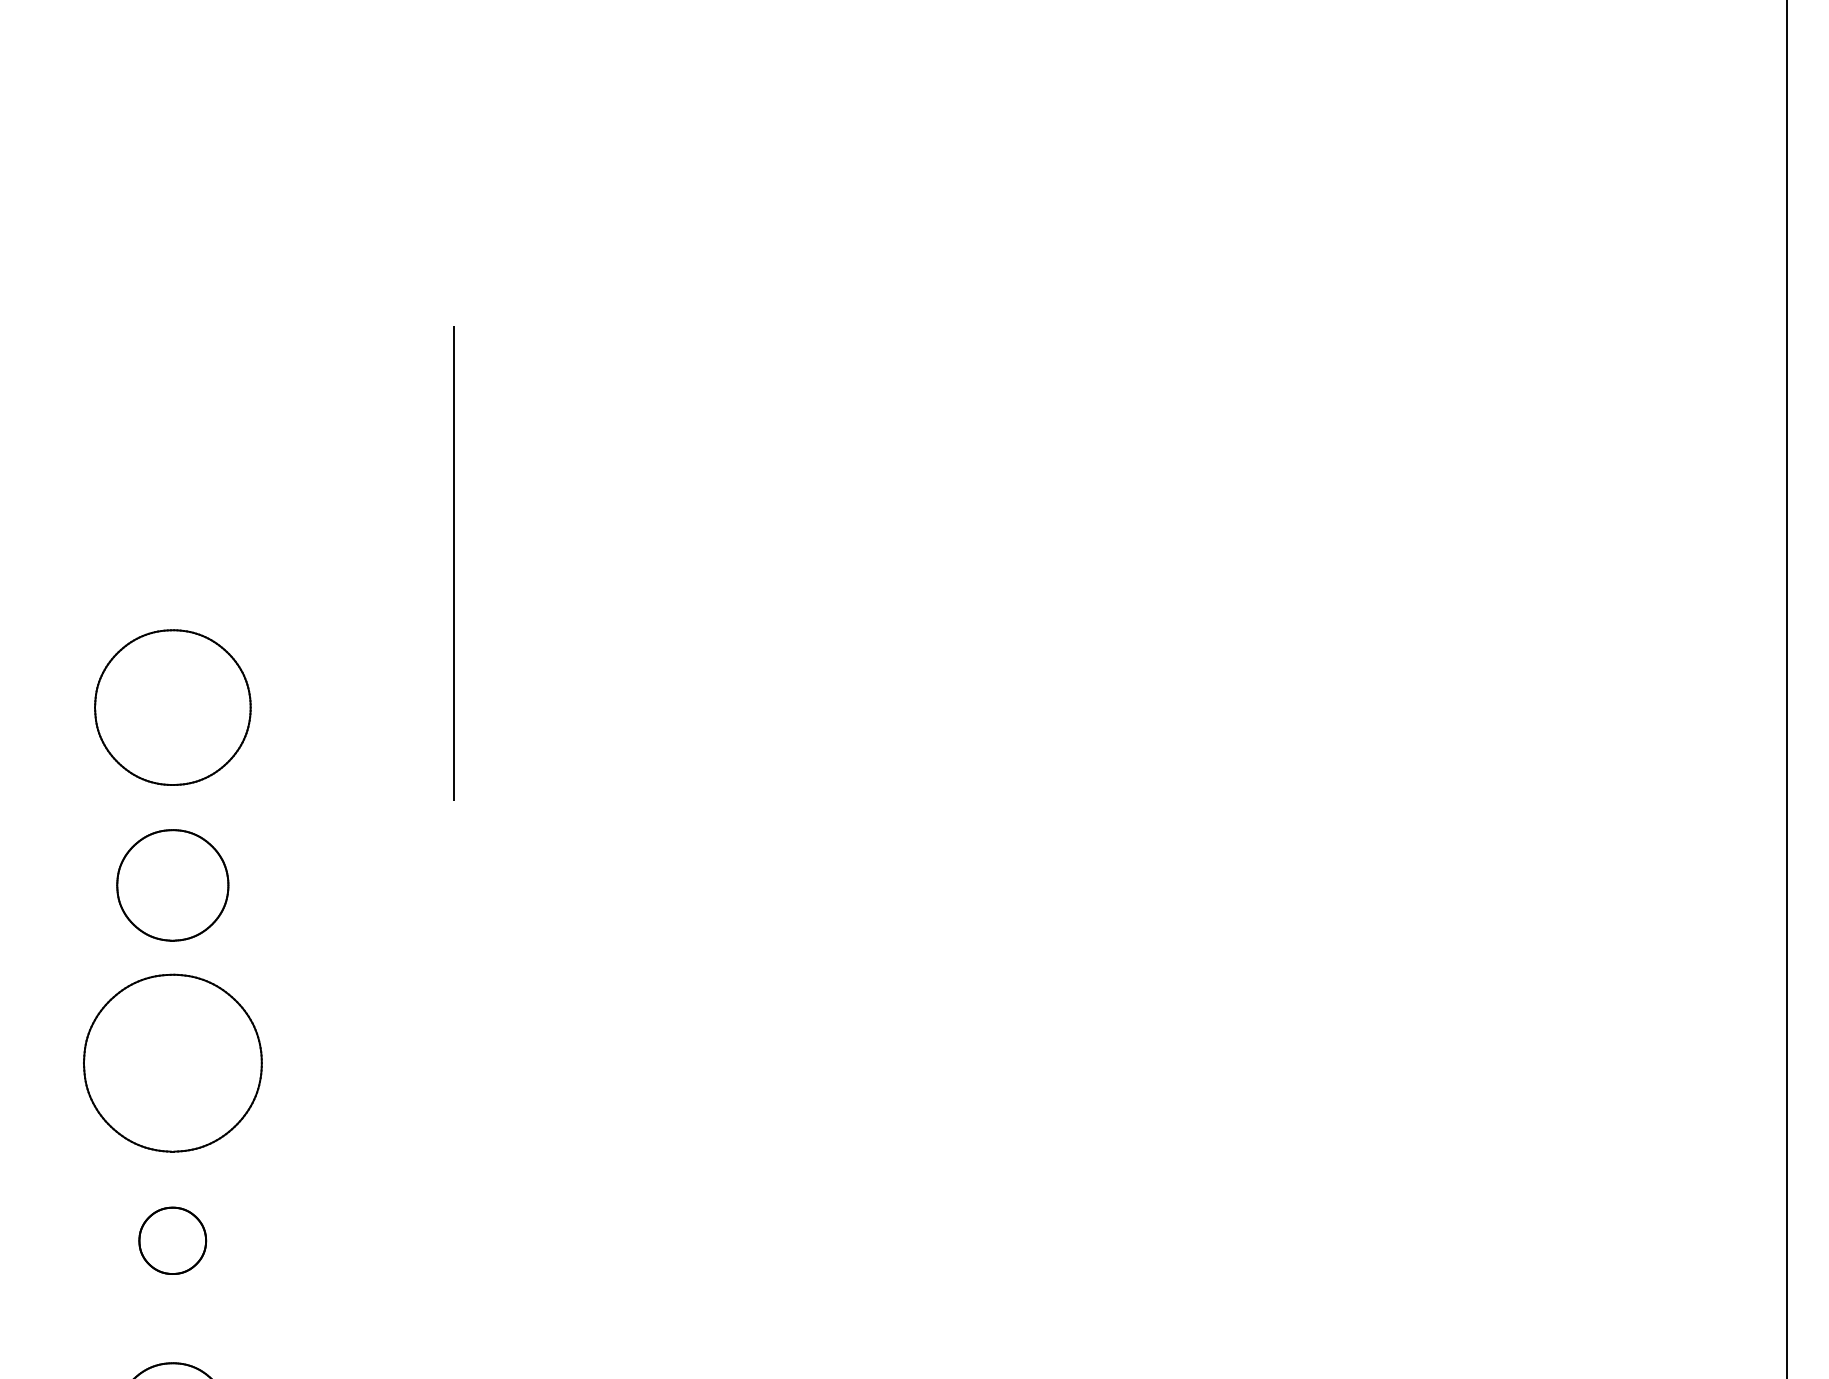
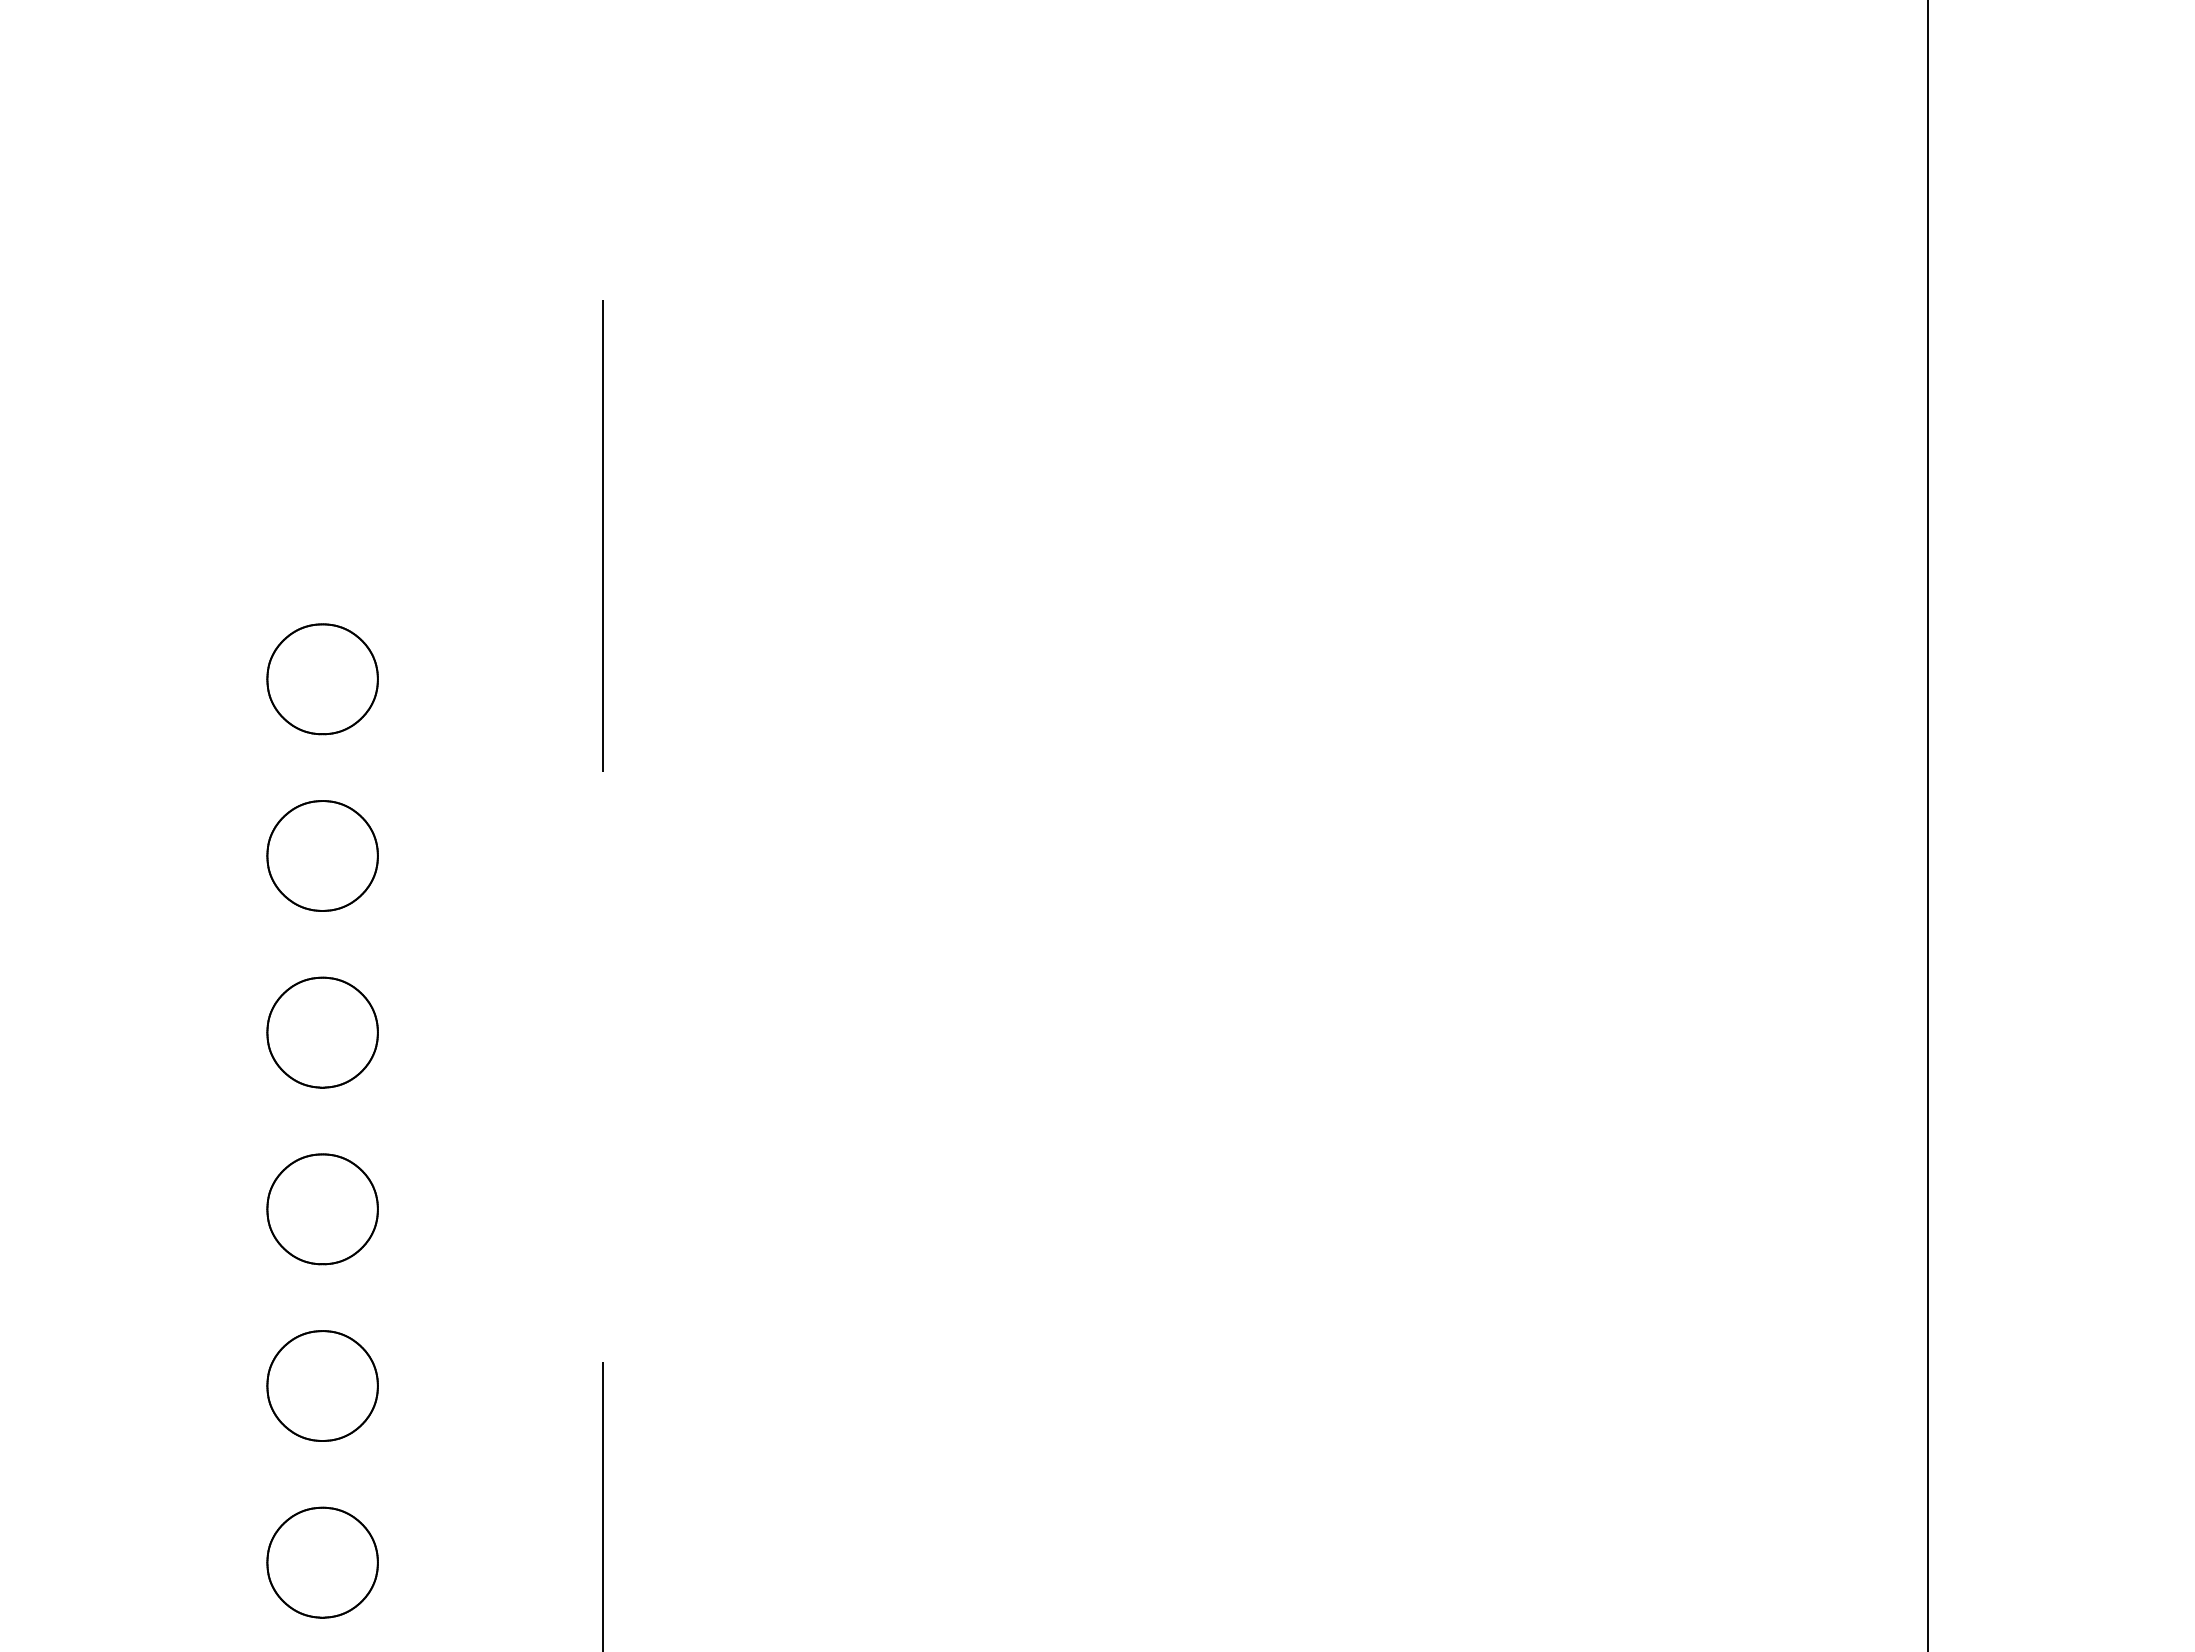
part: (172, 707) -> (322, 679), size x0.71
part: (172, 1062) -> (322, 1032), size x0.62
part: (172, 1240) -> (322, 1209), size x1.67

